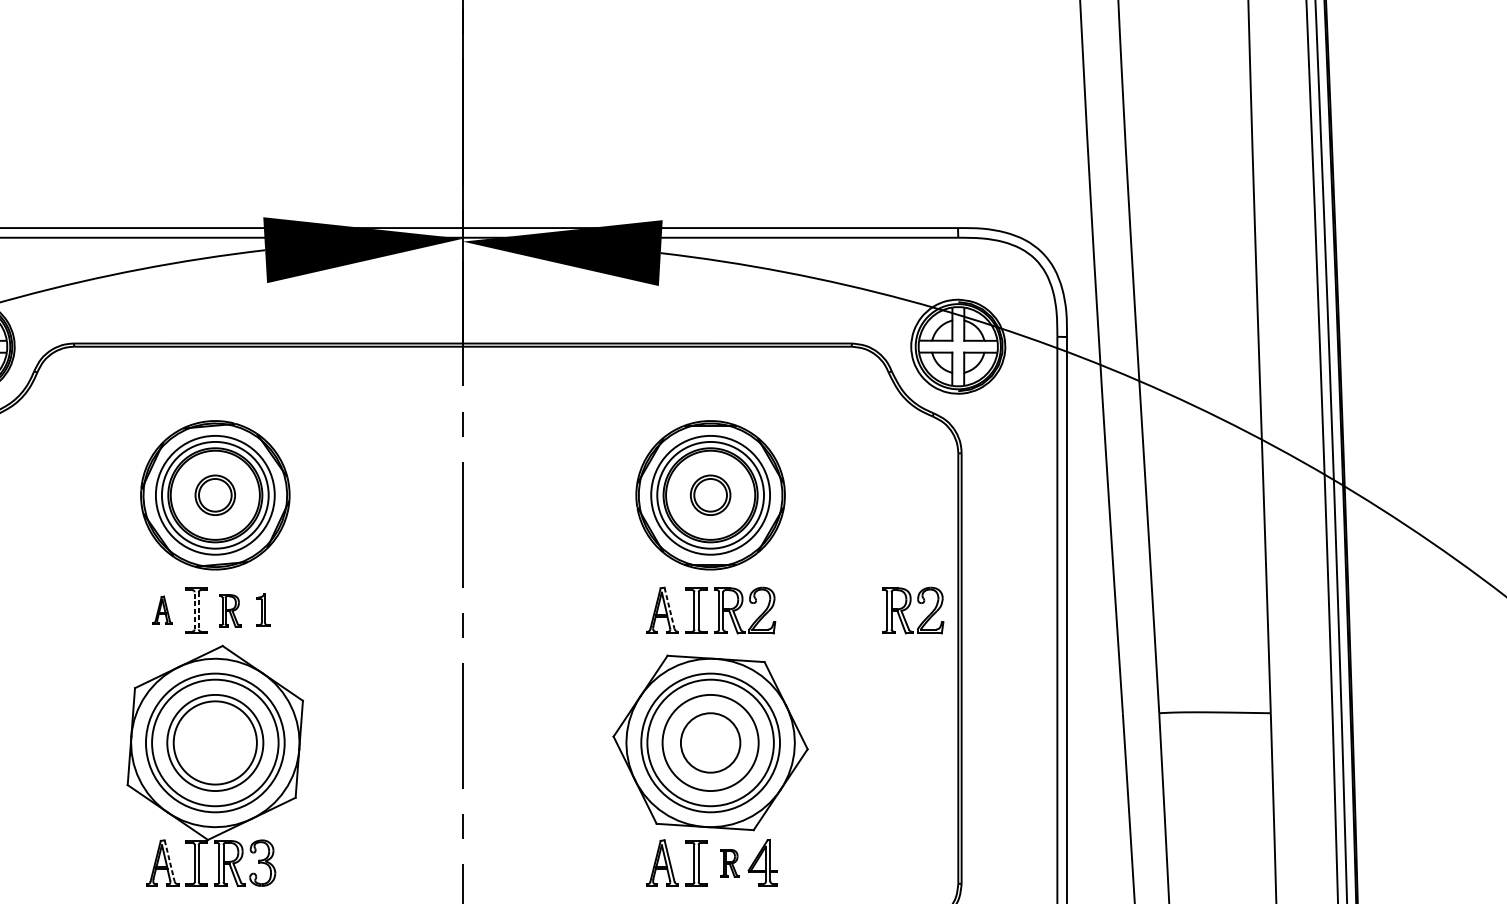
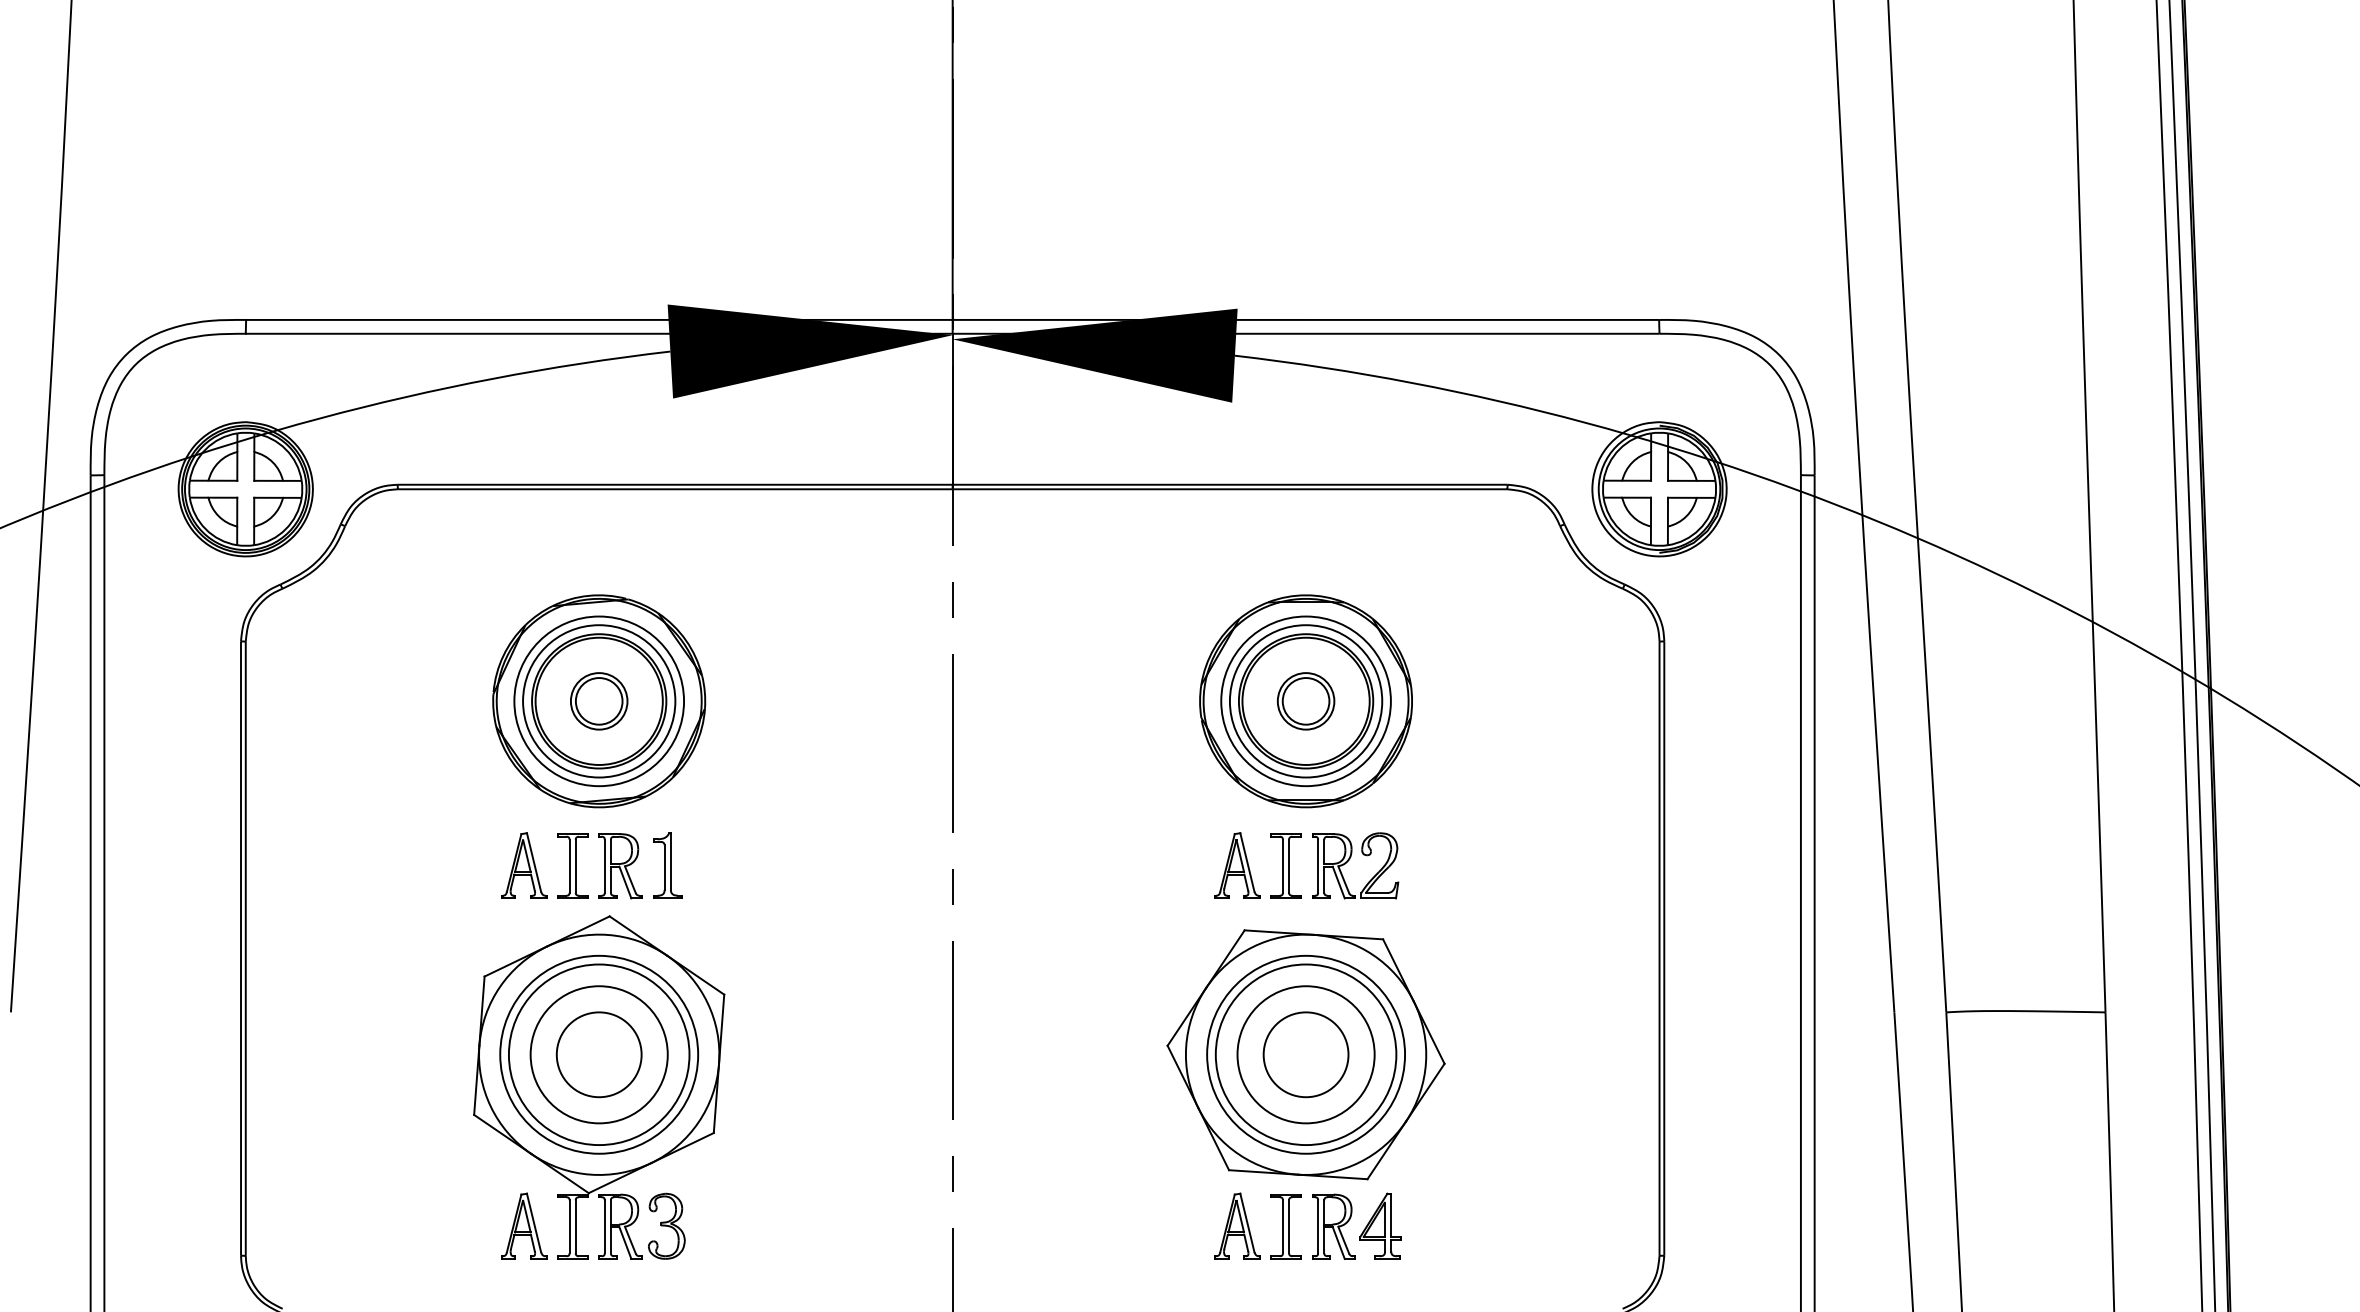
part: (909, 606) -> (1589, 860), removed
line: (669, 608) -> (1247, 862), dashed -> solid
part: (162, 610) -> (524, 865), size x1.67
part: (263, 610) -> (667, 865), size x1.43
line: (194, 611) -> (569, 866), dashed -> solid
line: (198, 611) -> (575, 866), dashed -> solid
part: (230, 611) -> (620, 866), size x1.43
circle: (214, 742) -> (598, 1054), size x0.71
line: (169, 861) -> (534, 1223), dashed -> solid
part: (729, 863) -> (1333, 1226), size x1.67

